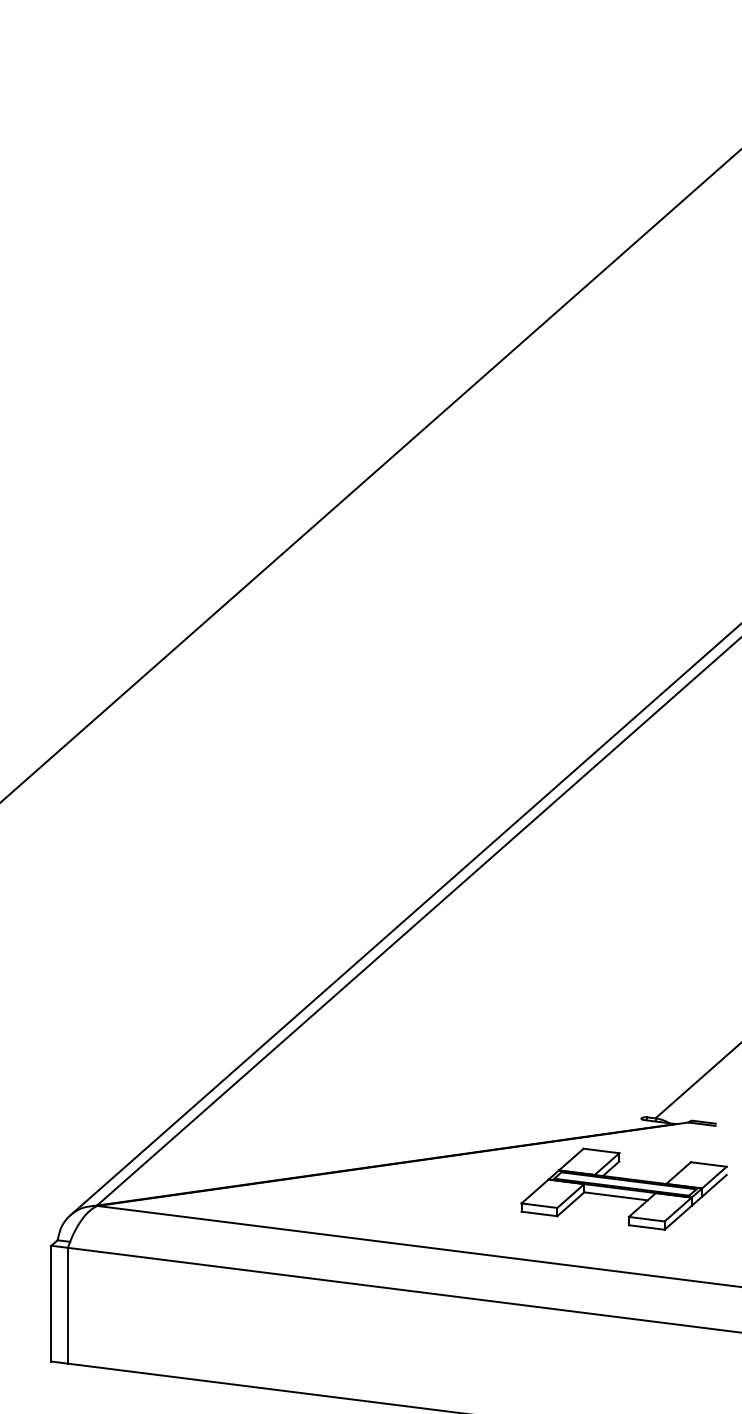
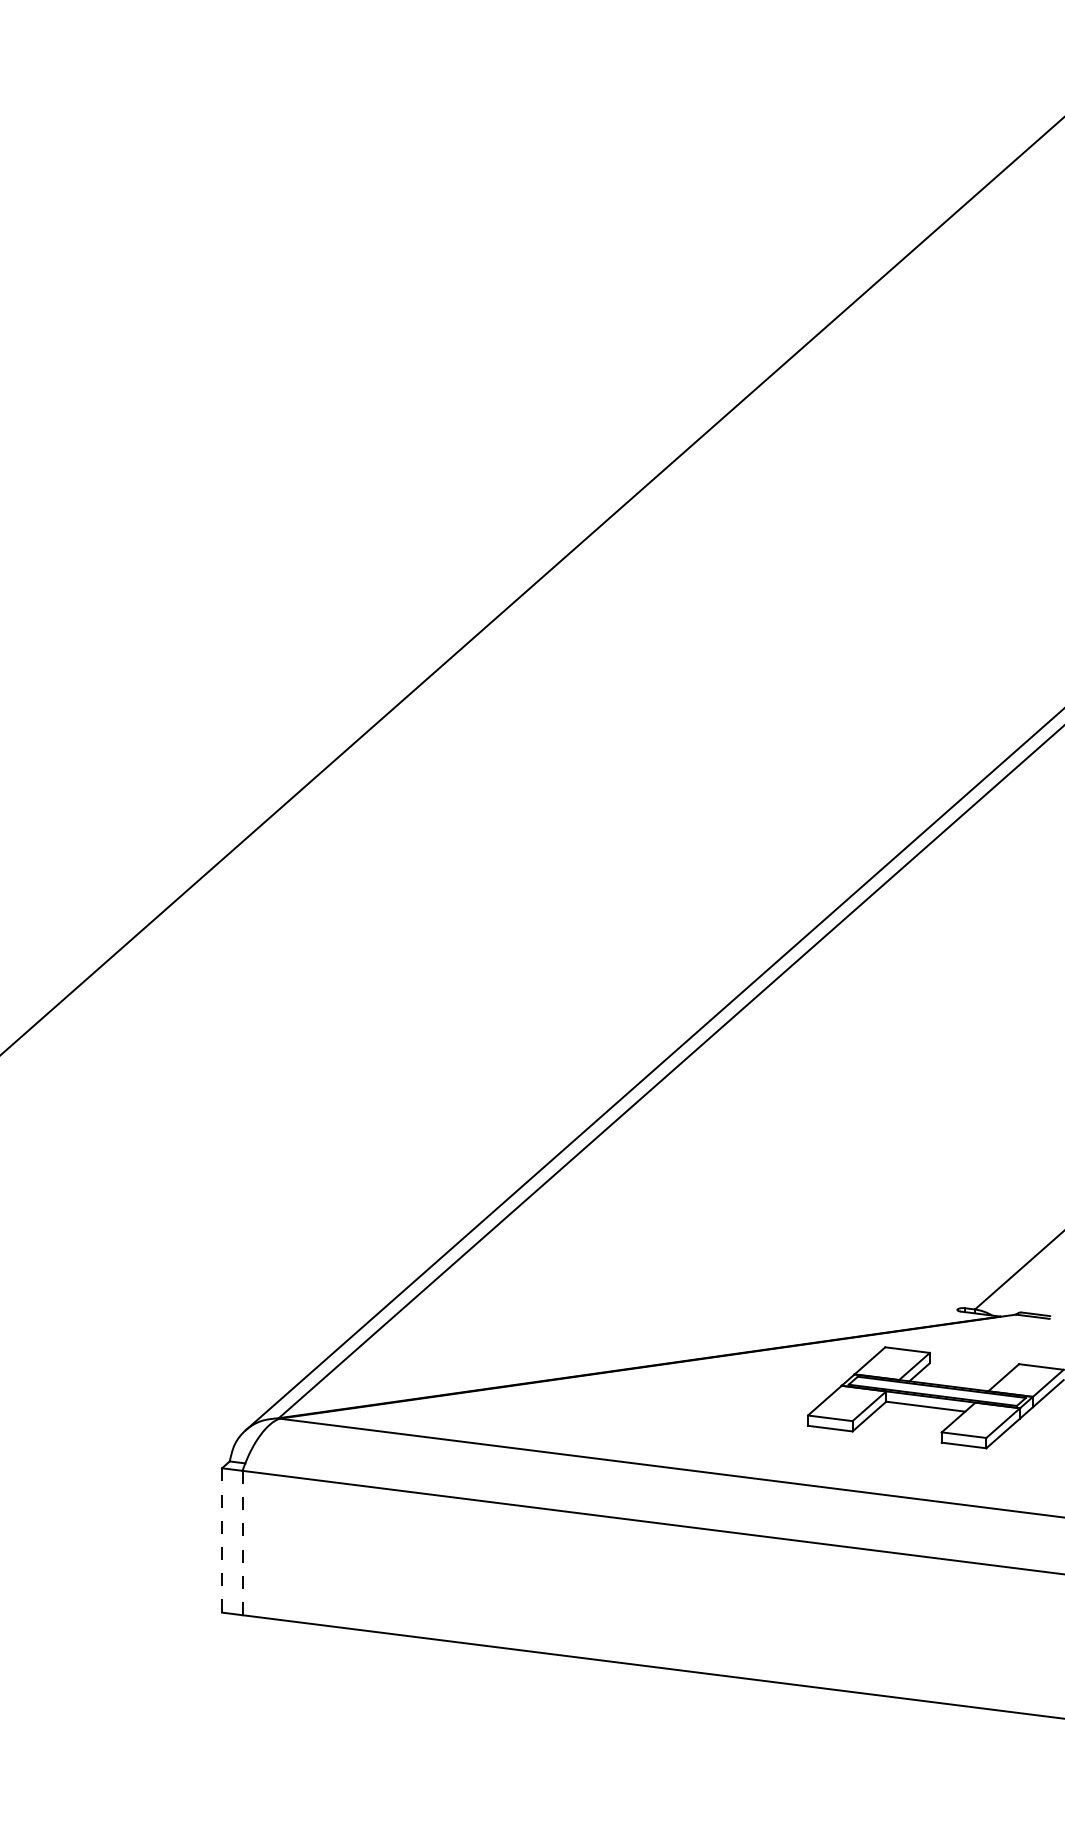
line: (51, 1302) -> (222, 1539), solid -> dashed
line: (67, 1306) -> (242, 1543), solid -> dashed

